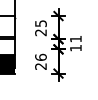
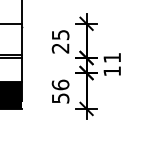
text: (40, 66) -> (59, 98), 26 -> 56

